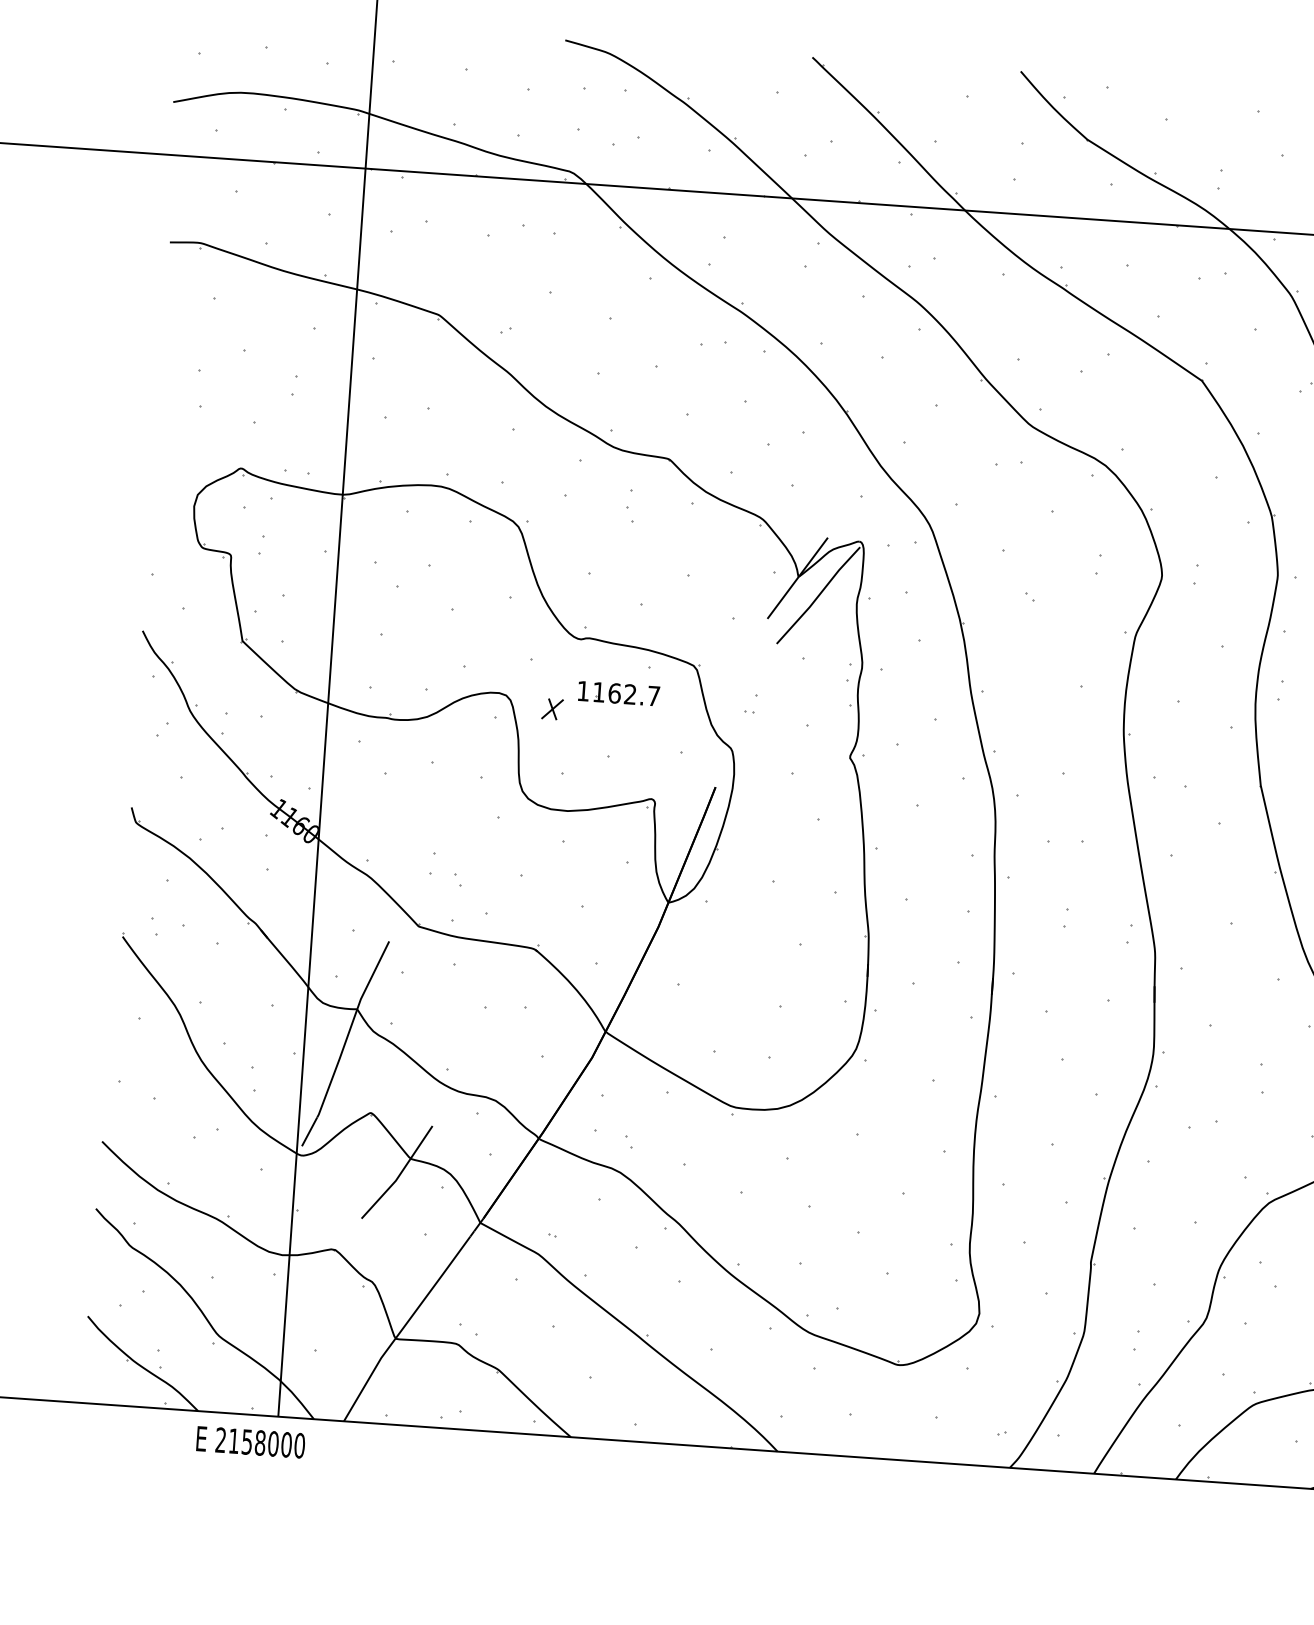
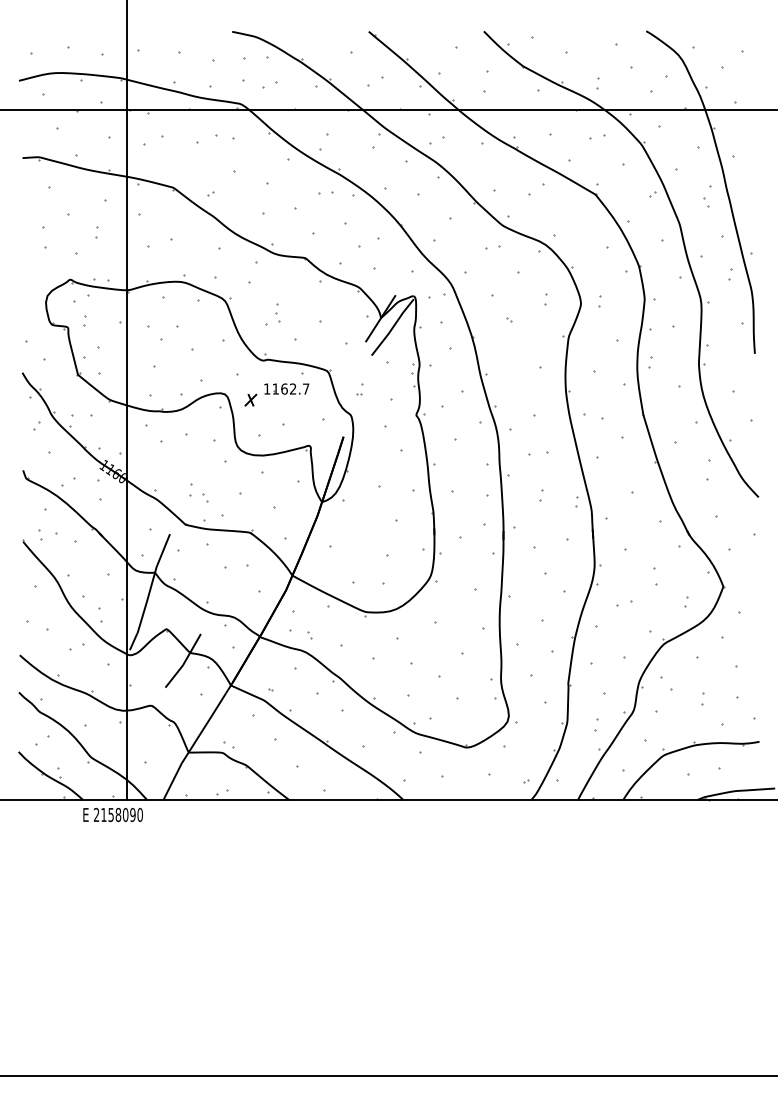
part: (629, 506) -> (277, 312), moved
text: (285, 1443) -> (132, 814), 2158000 -> 2158090

